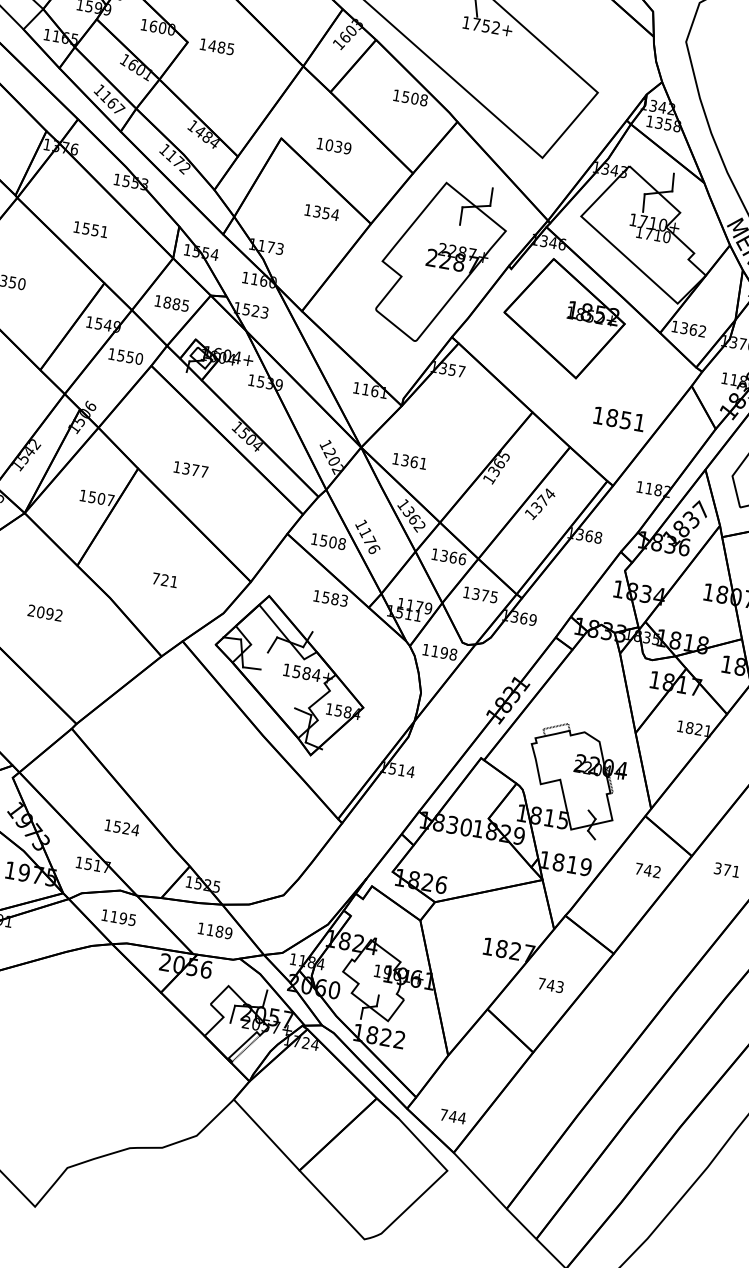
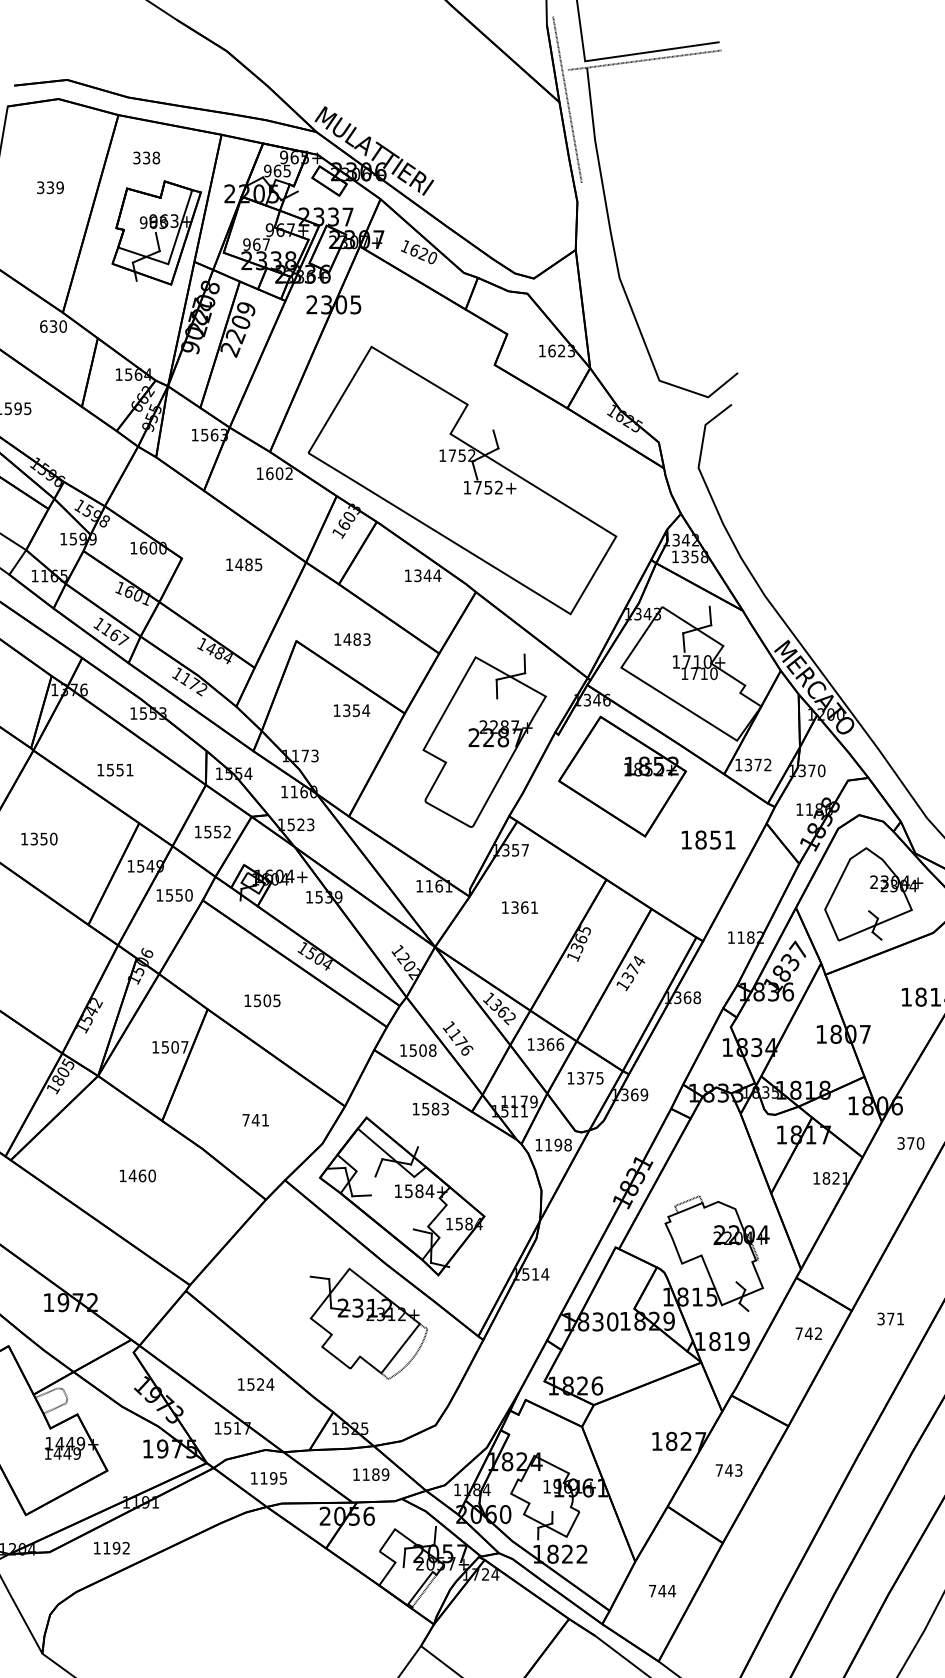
text: (217, 46) -> (244, 564), moved
text: (414, 98) -> (427, 575), 1508 -> 1344
text: (337, 146) -> (356, 639), 1039 -> 1483
text: (176, 303) -> (217, 831), 1885 -> 1552
text: (693, 329) -> (758, 764), 1362 -> 1372
text: (619, 418) -> (708, 839), moved
text: (409, 461) -> (519, 907), moved
text: (195, 470) -> (267, 1000), 1377 -> 1505
text: (164, 579) -> (255, 1119), 721 -> 741
text: (45, 612) -> (137, 1175), 2092 -> 1460
part: (237, 789) -> (368, 1323), added
text: (453, 1117) -> (662, 1591), moved

